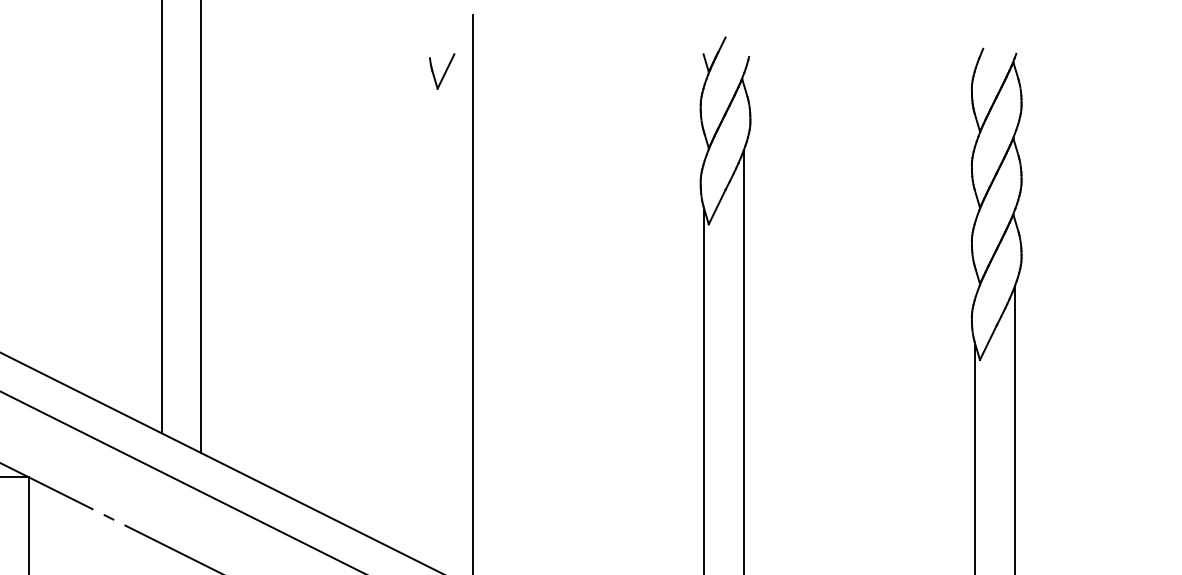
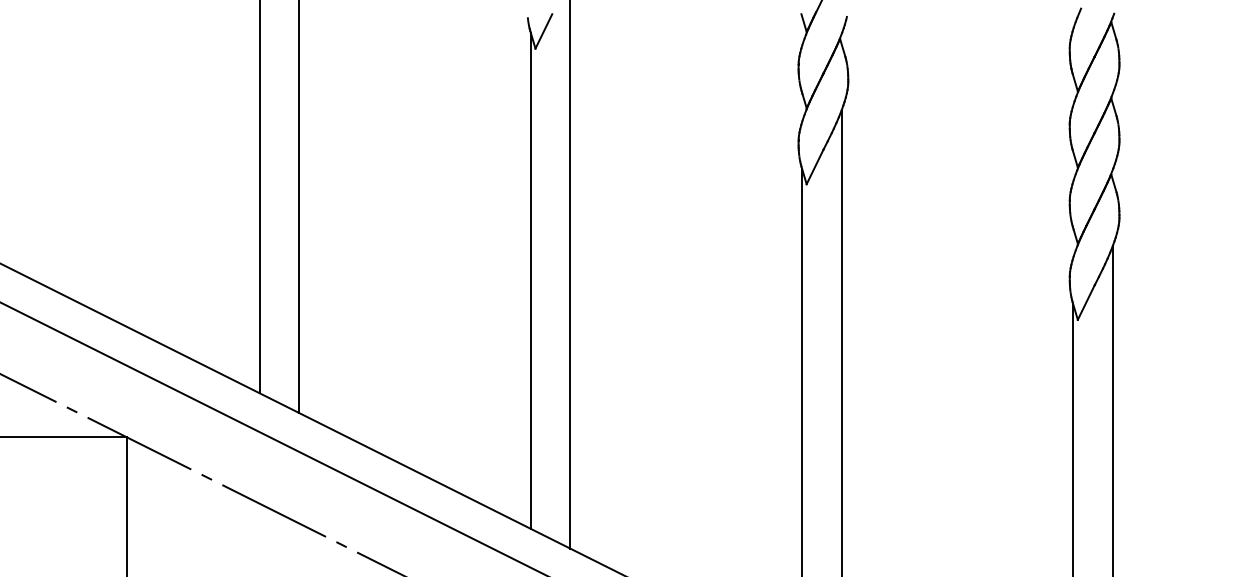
line: (432, 320) -> (530, 280), added

